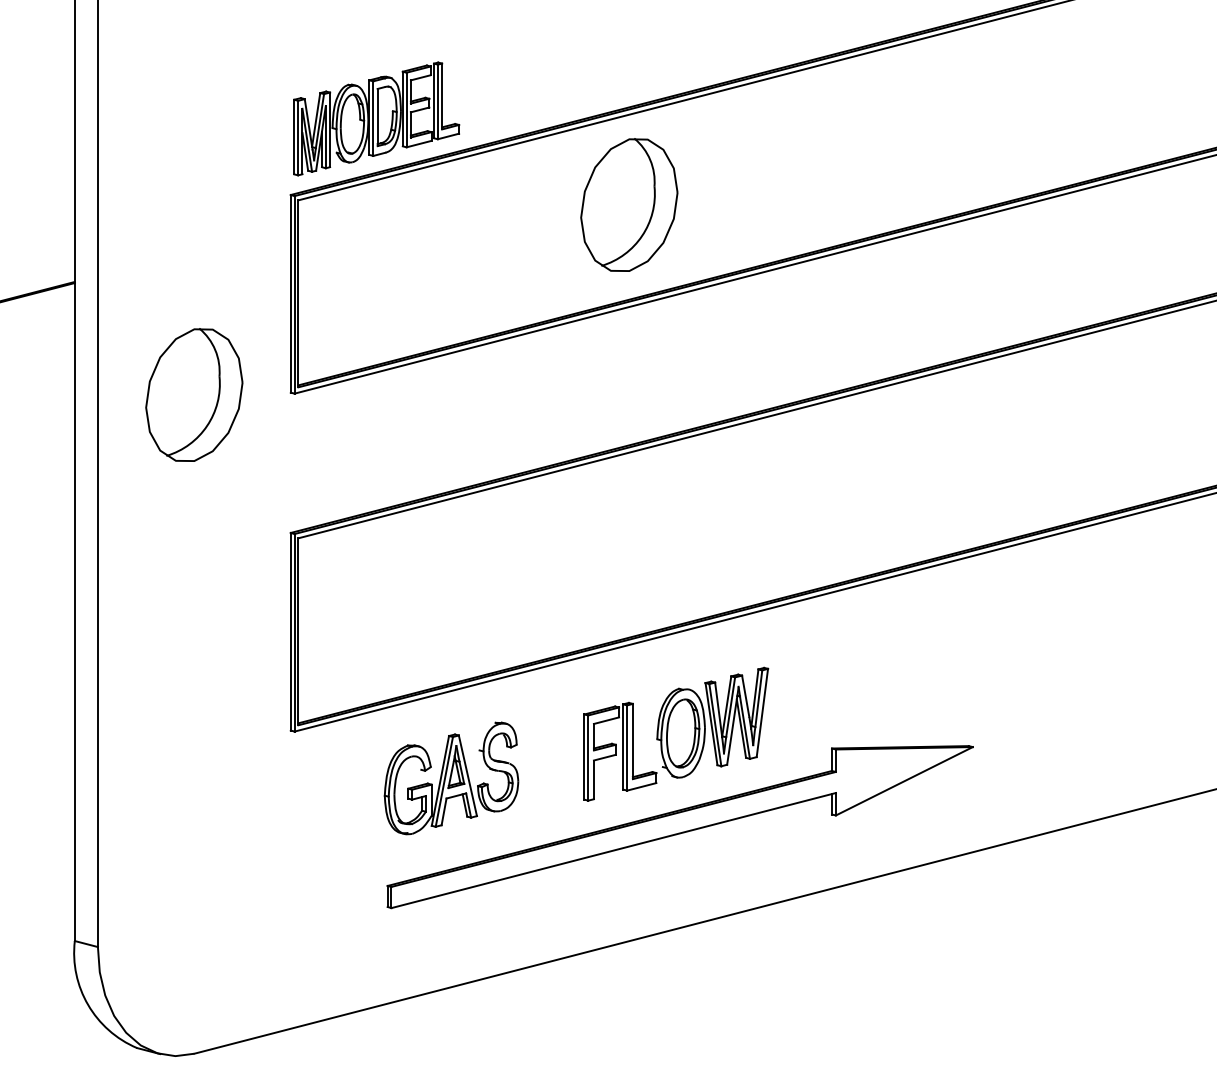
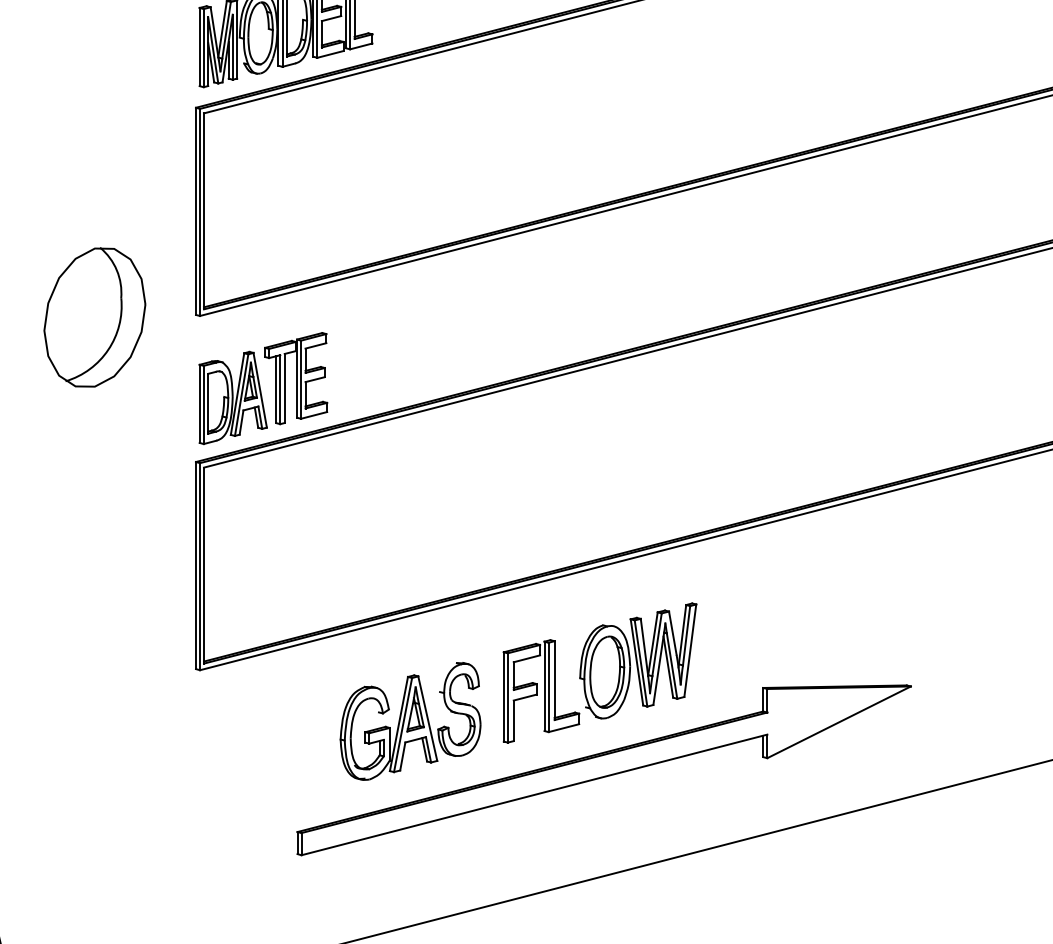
part: (629, 204) -> (551, 117), removed
part: (354, 462) -> (262, 388), added
part: (451, 778) -> (410, 721), moved

